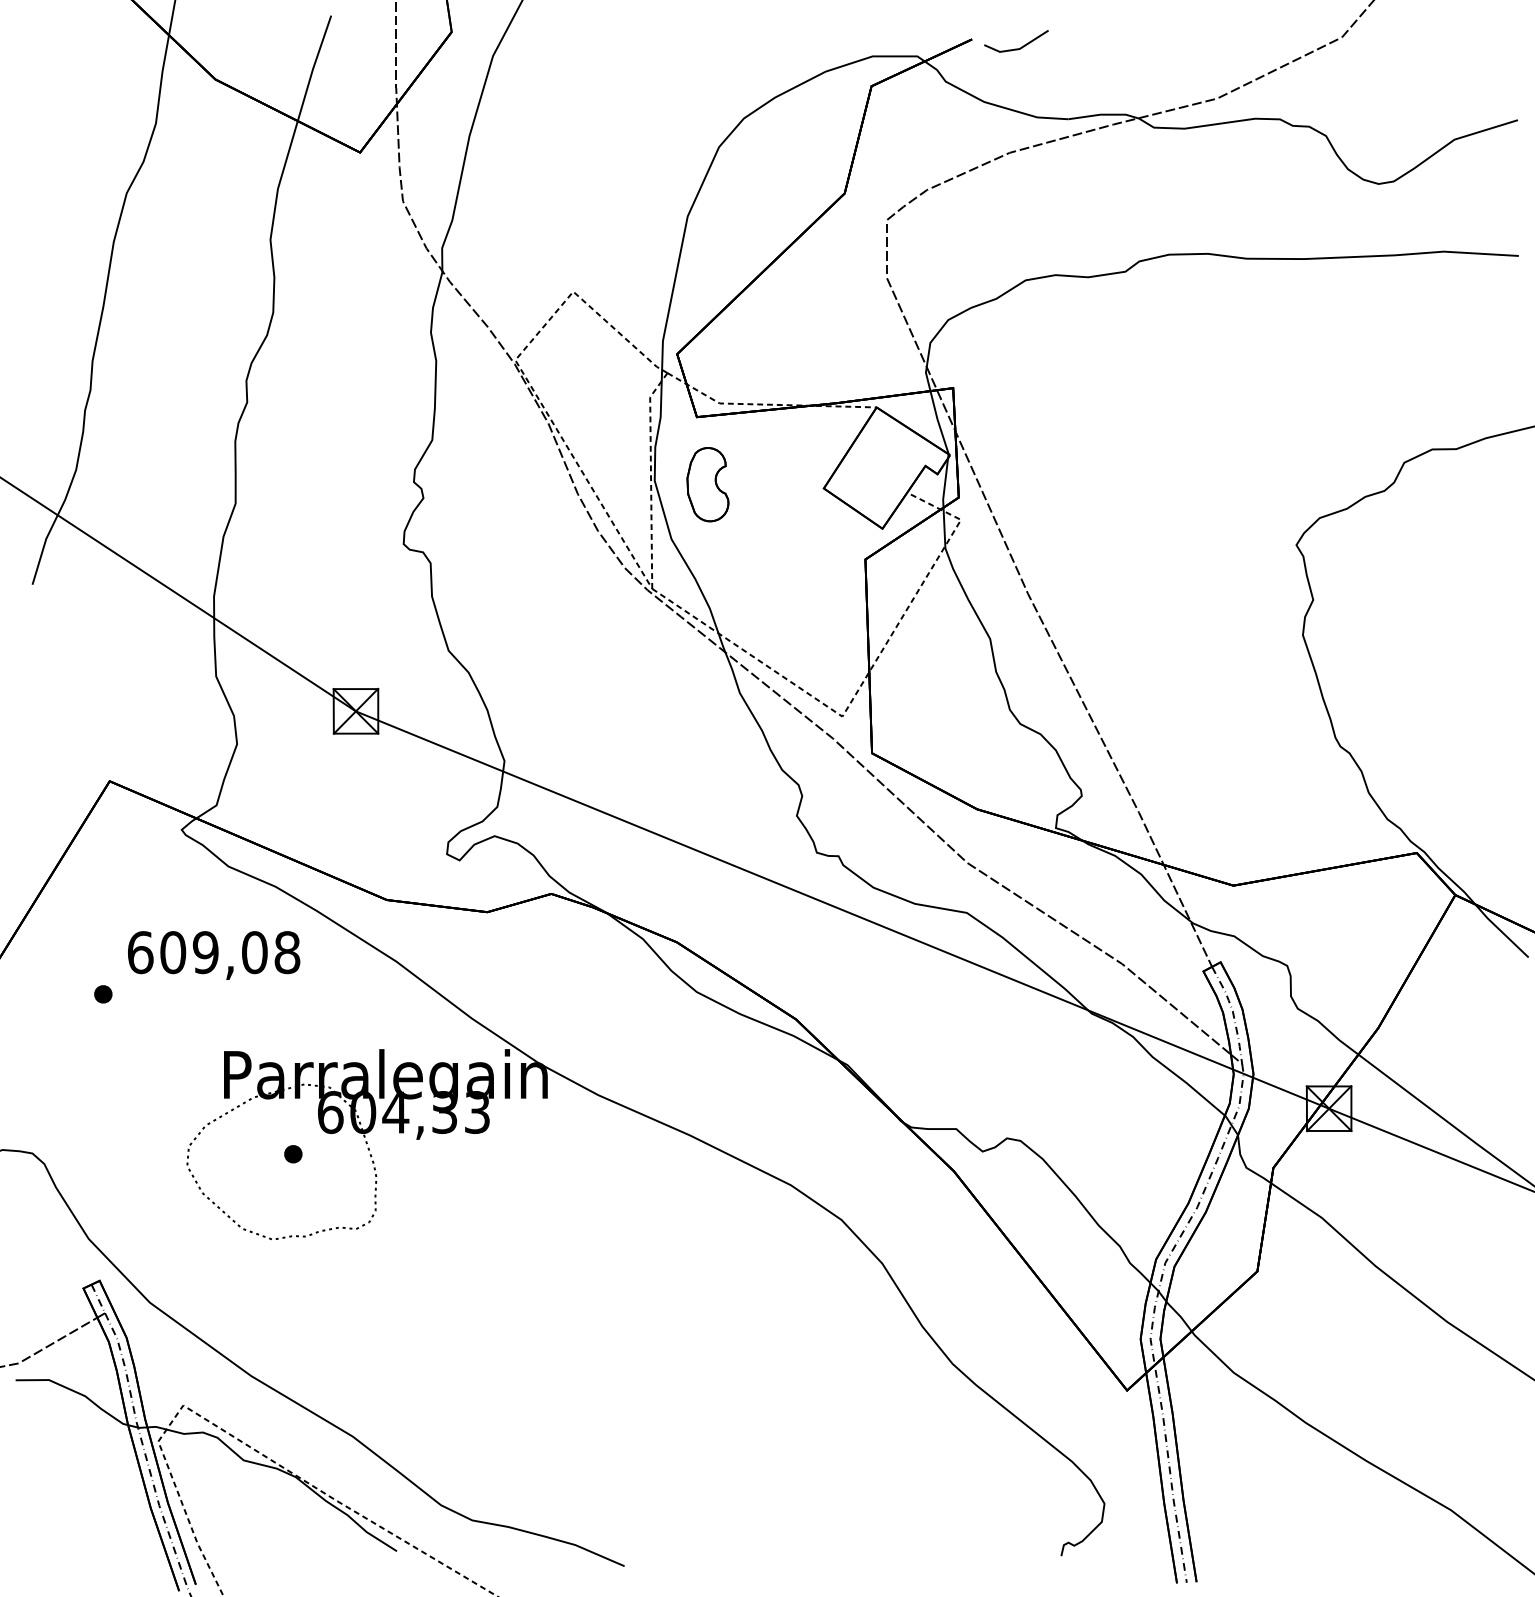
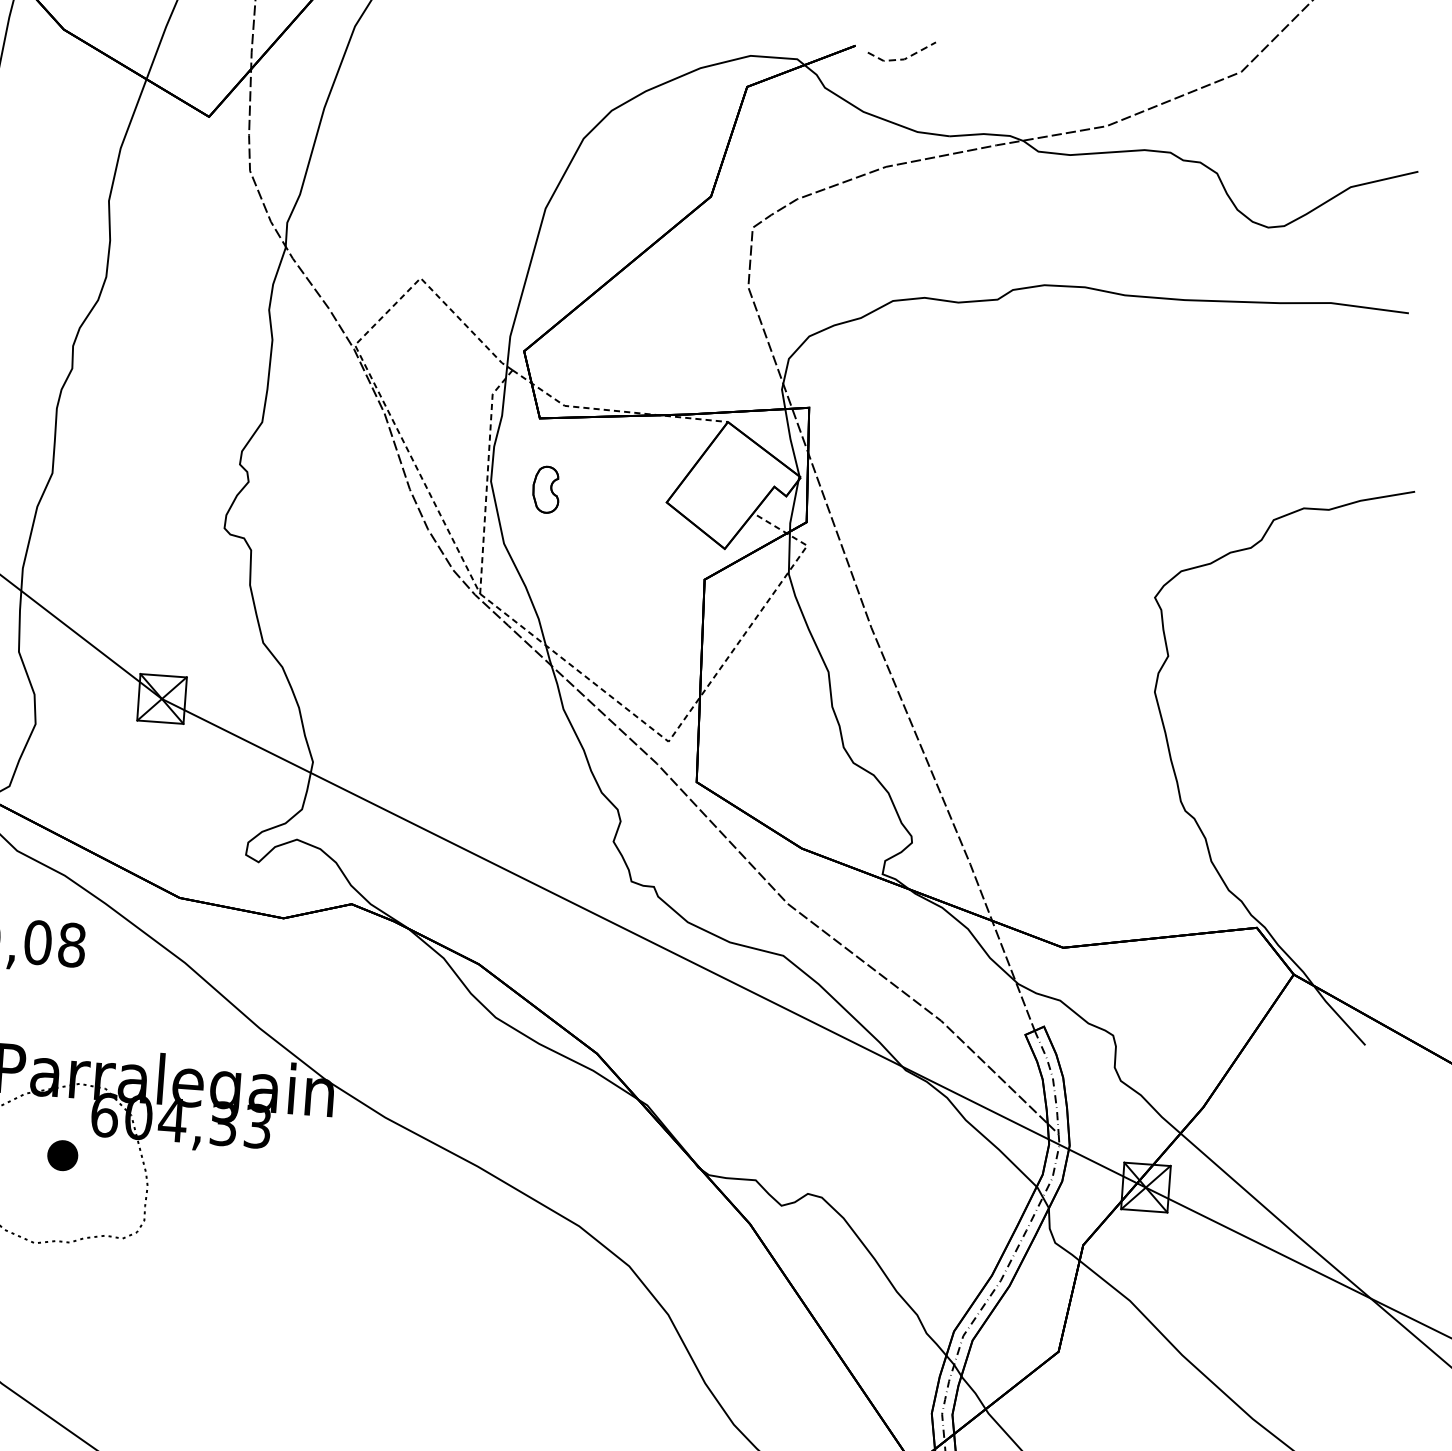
line: (1018, 49) -> (903, 59), solid -> dashed
part: (707, 484) -> (545, 489), size x0.6
part: (293, 1154) -> (62, 1156), size x1.6

